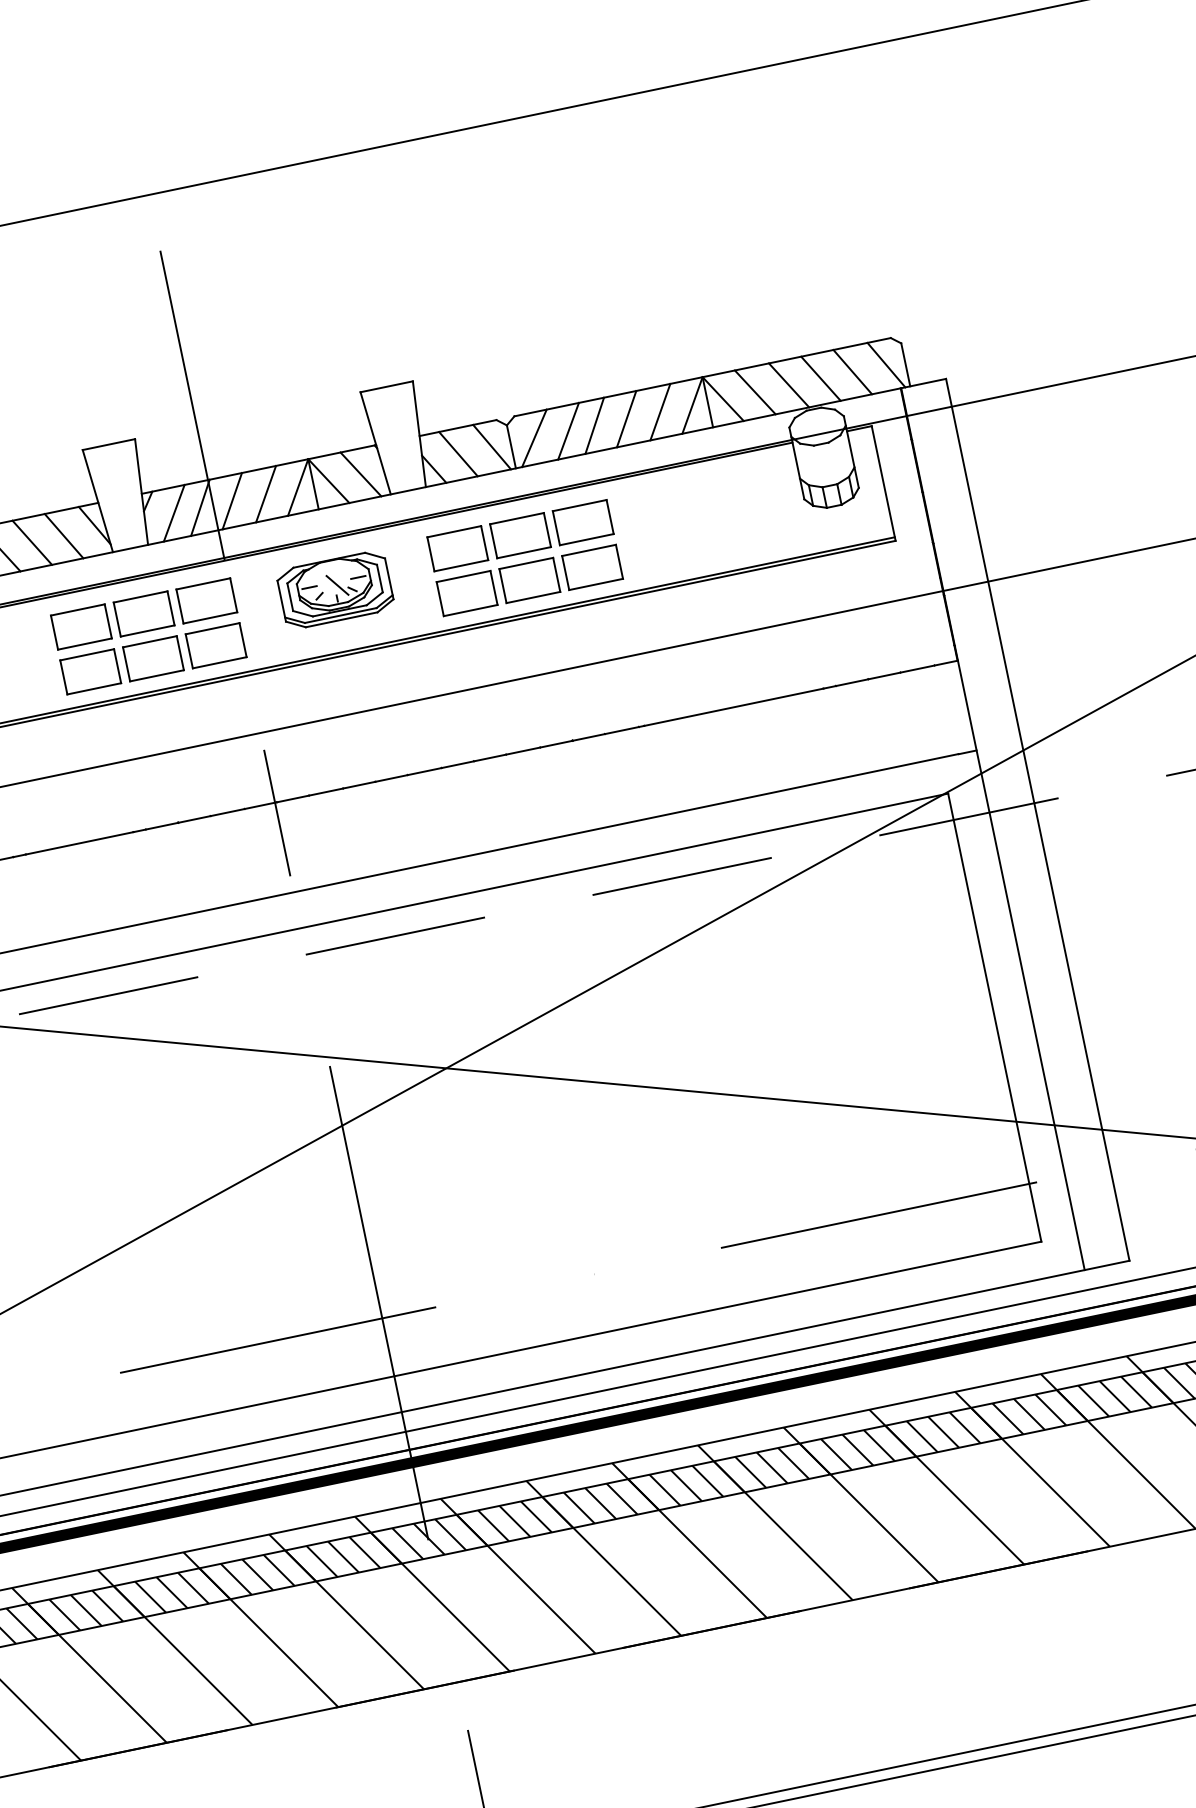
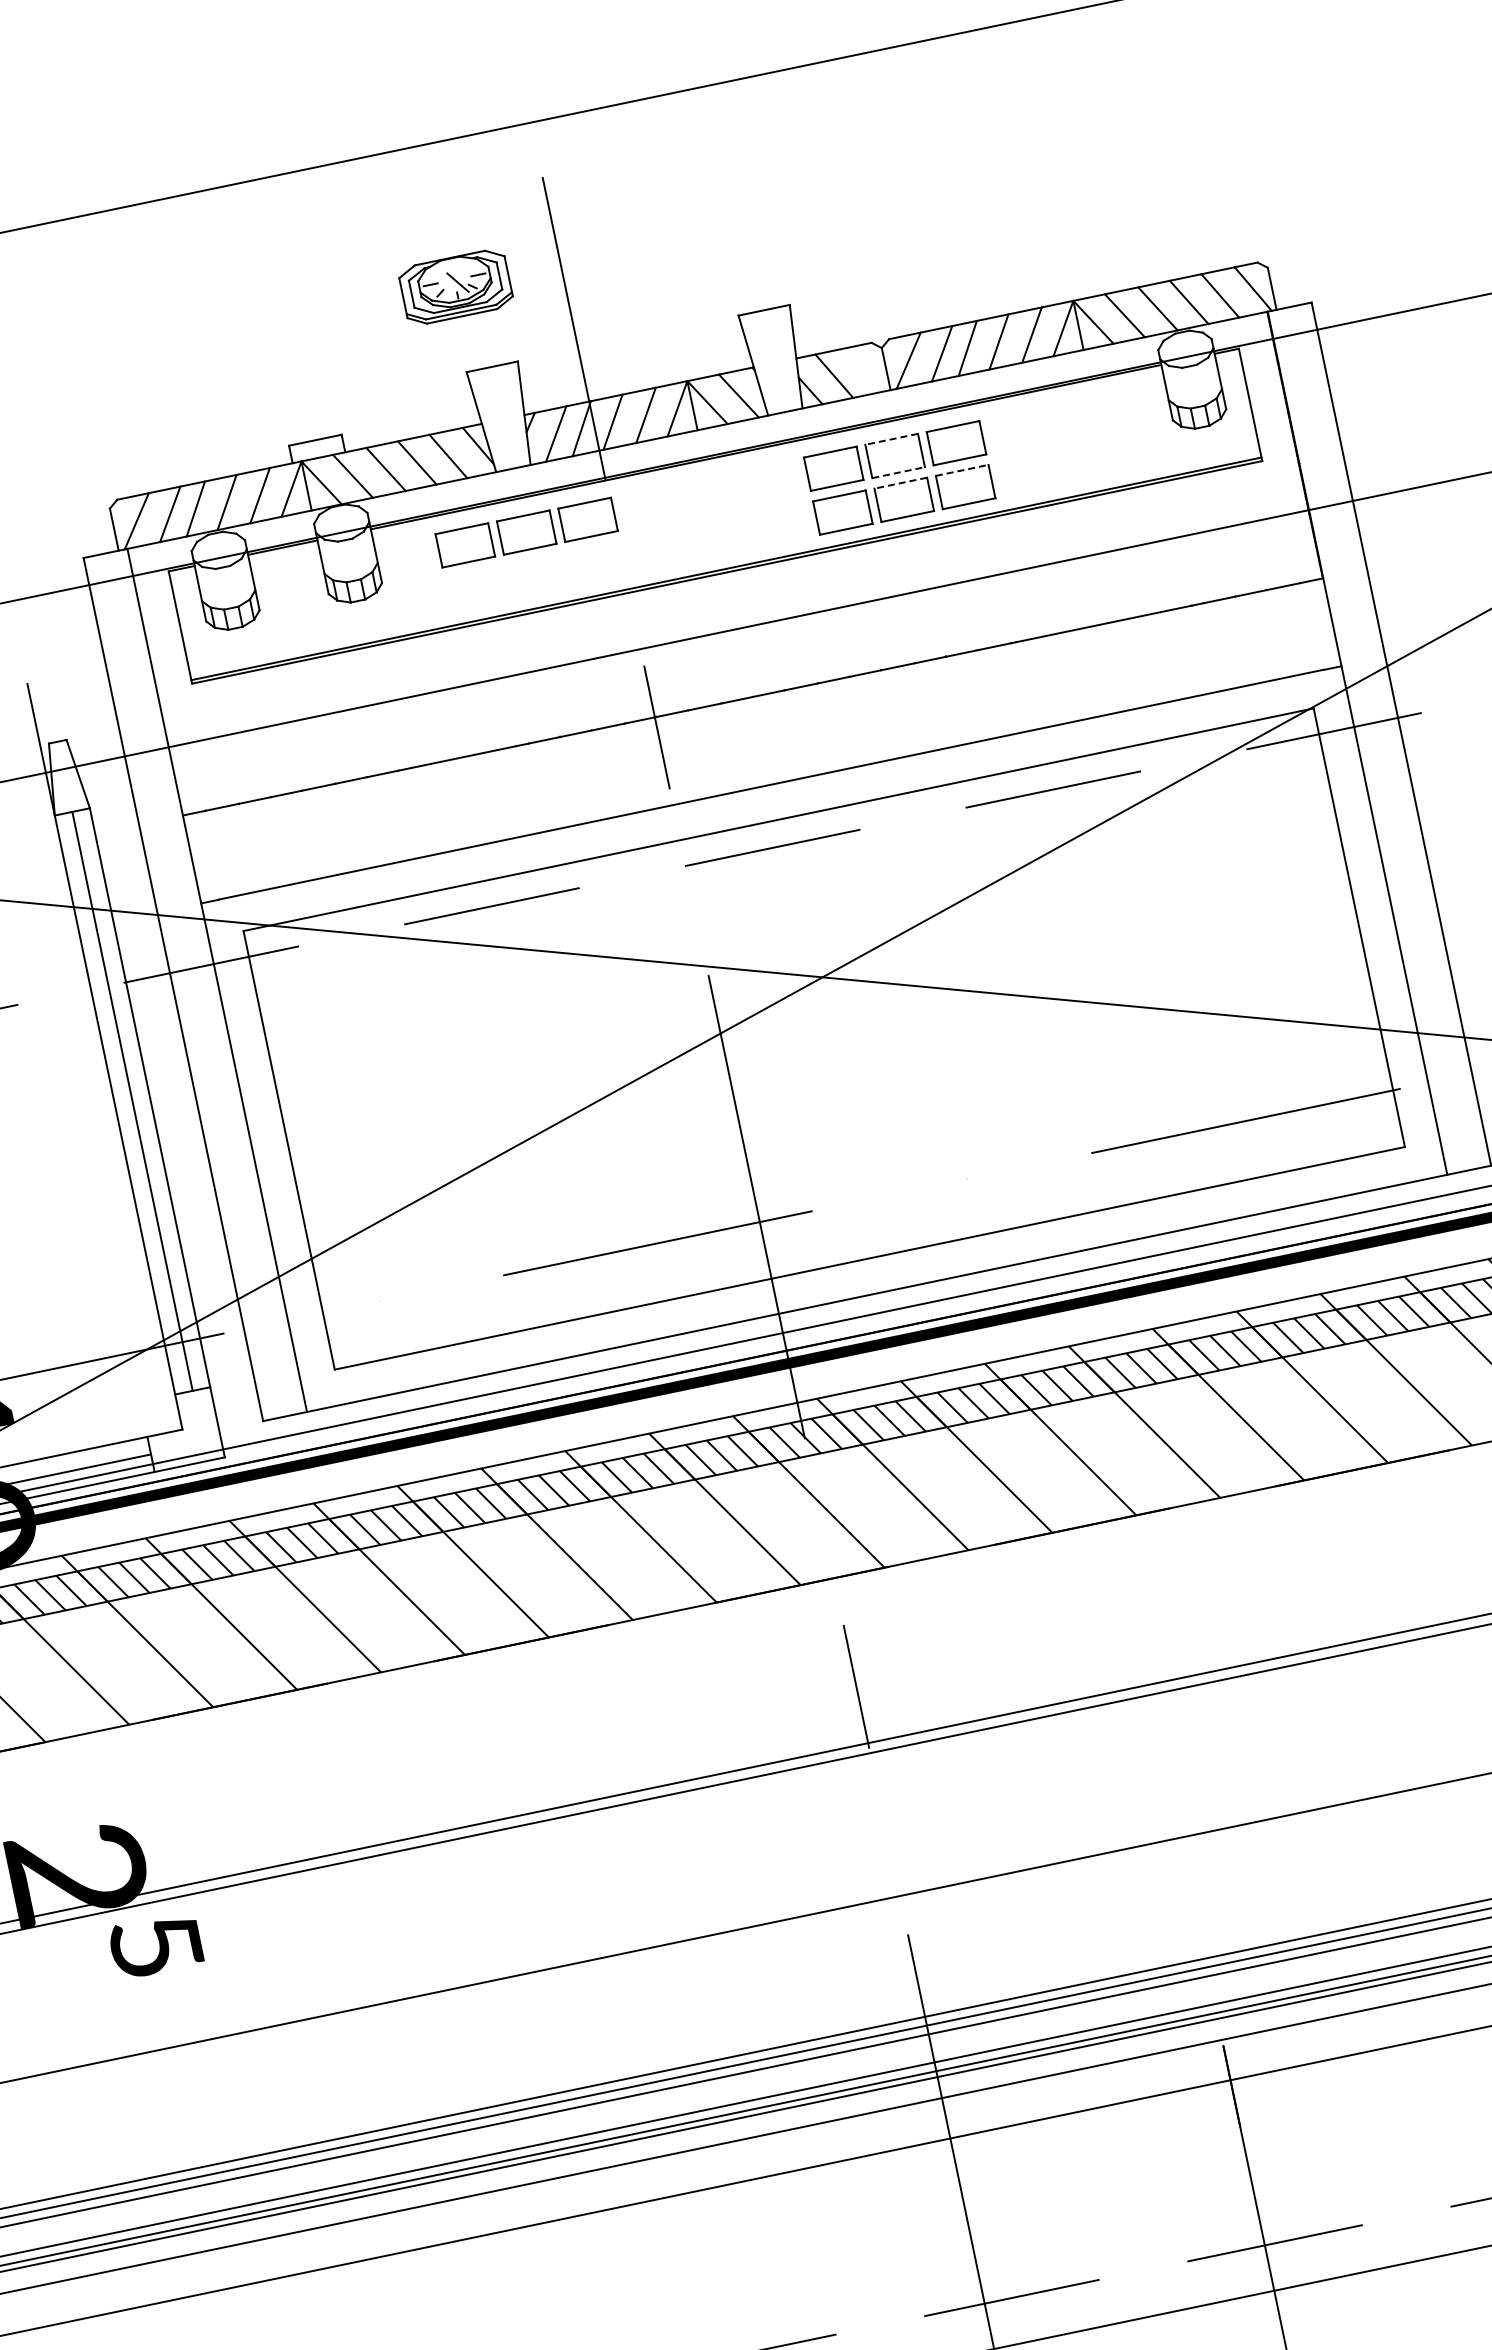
line: (491, 447) -> (866, 369), removed
line: (516, 518) -> (891, 439), solid -> dashed
line: (589, 550) -> (962, 470), solid -> dashed
line: (523, 552) -> (898, 472), solid -> dashed
line: (526, 563) -> (900, 483), solid -> dashed
part: (334, 589) -> (455, 286), moved
part: (153, 658) -> (535, 576), removed

